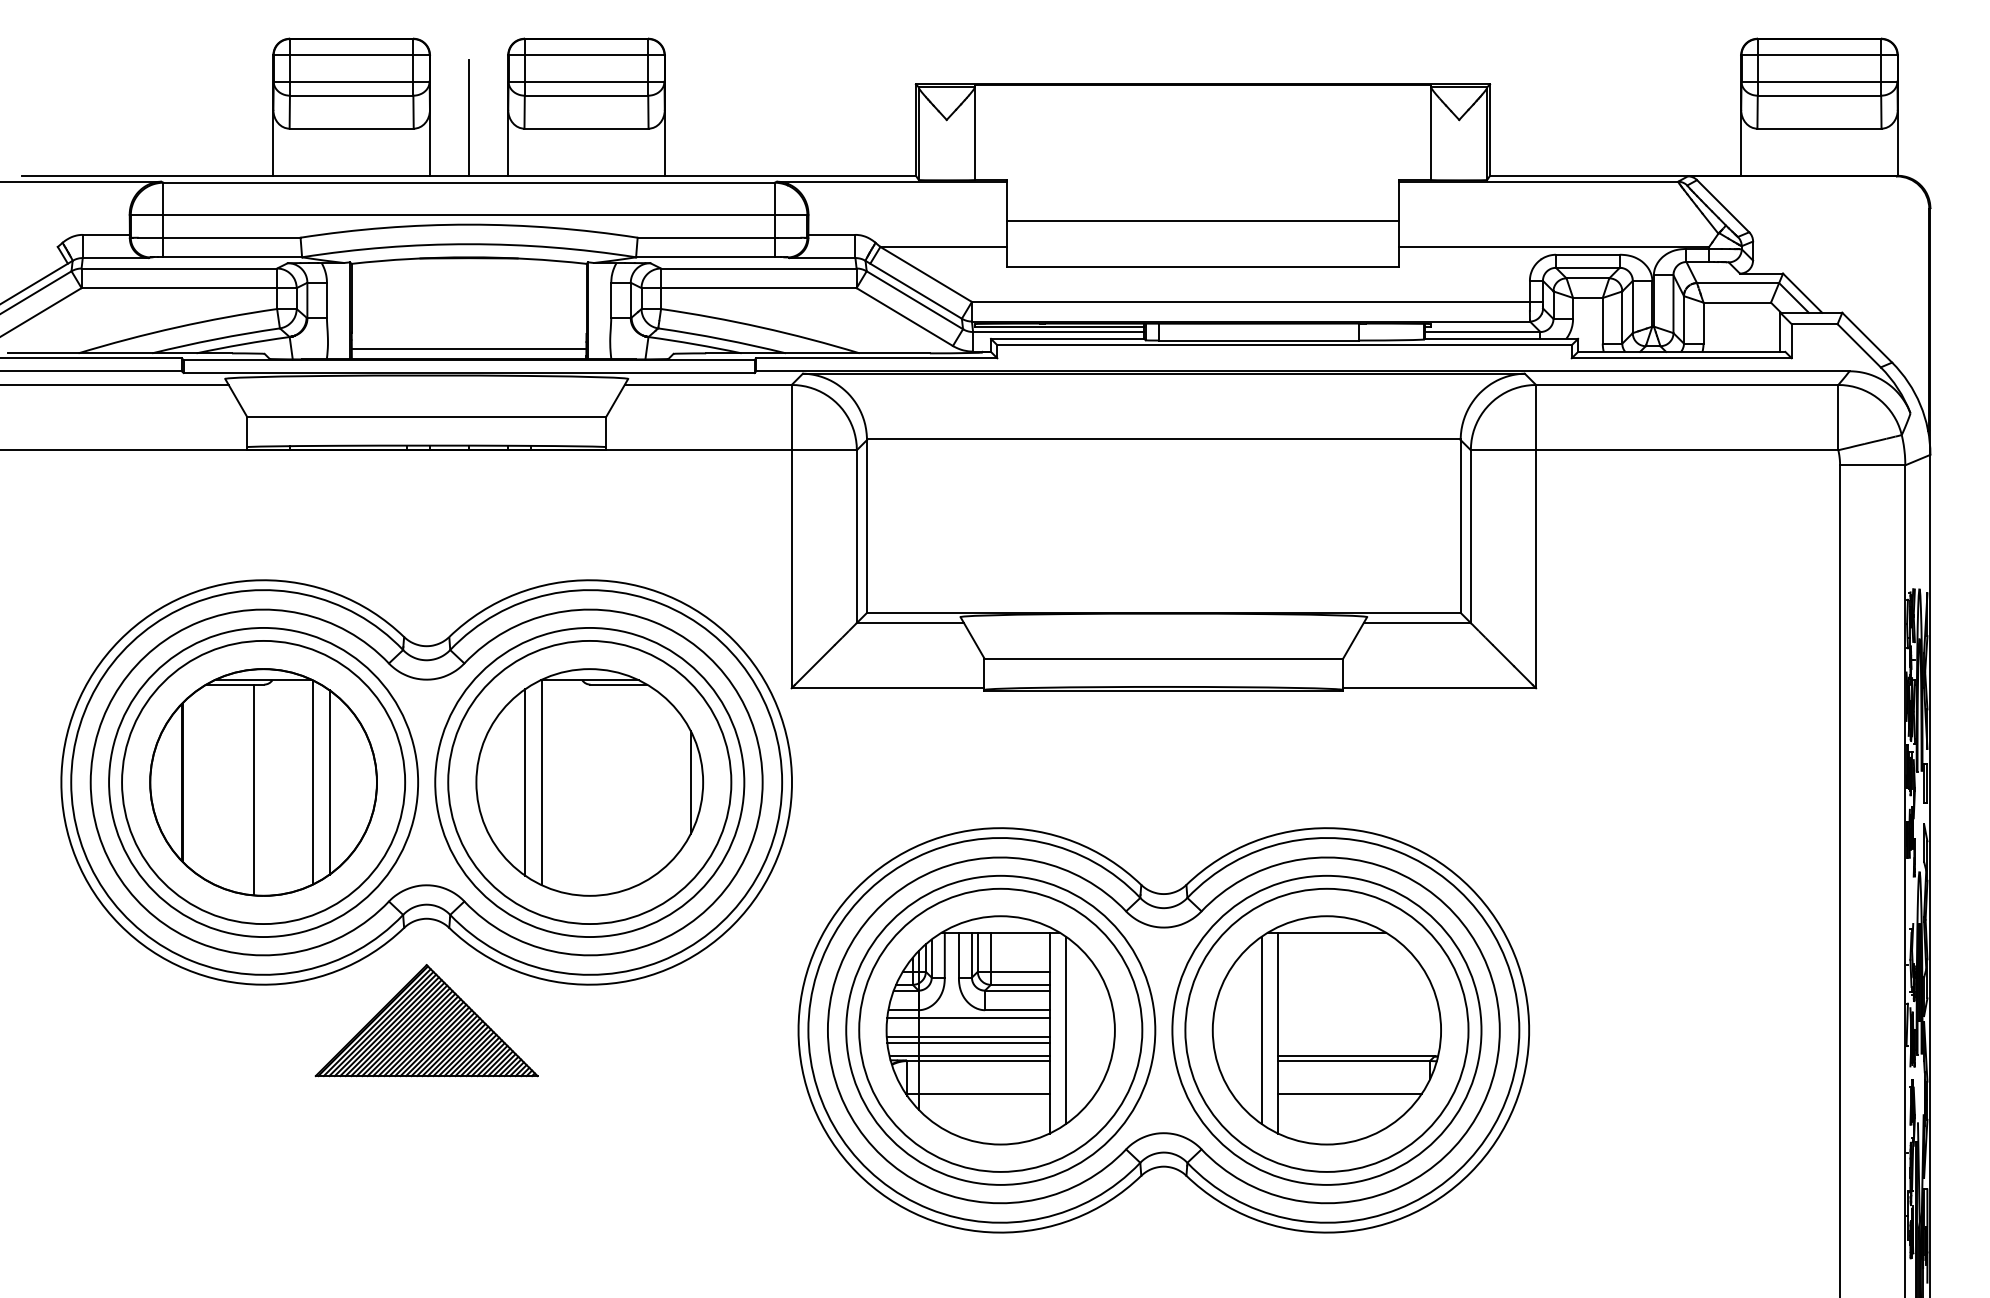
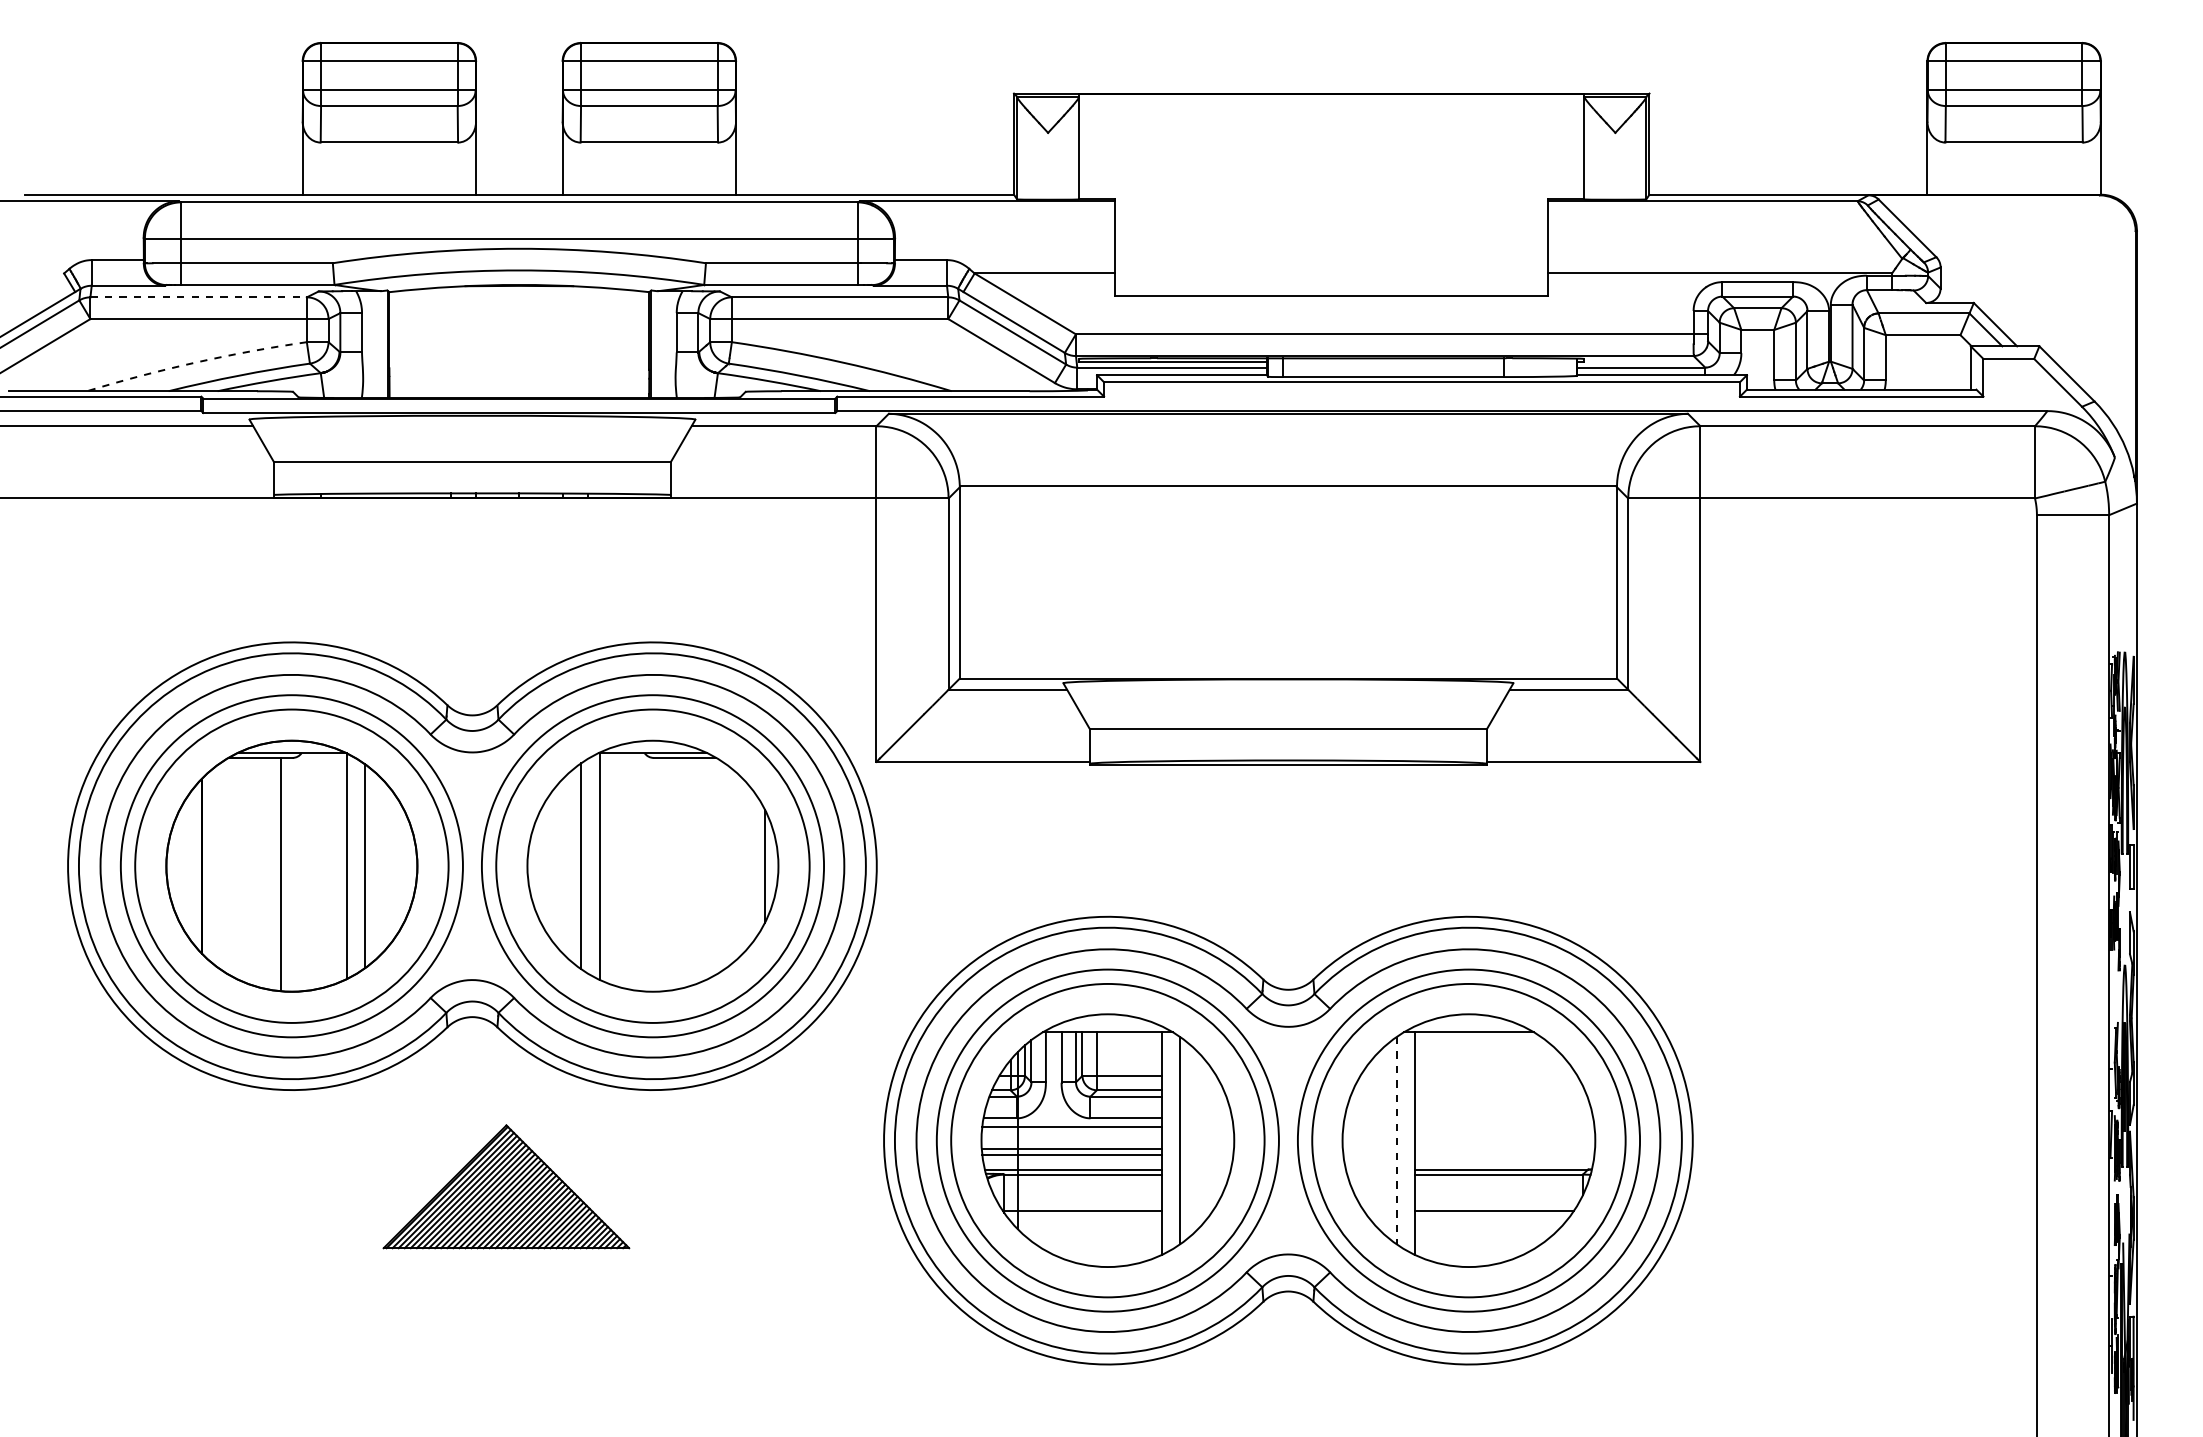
line: (469, 117) -> (519, 130), removed
line: (1202, 221) -> (1331, 245), removed
line: (180, 268) -> (199, 297), solid -> dashed
arc: (177, 327) -> (196, 362), solid -> dashed
line: (469, 349) -> (519, 386), removed
part: (426, 1020) -> (506, 1186), moved
line: (1261, 1030) -> (1396, 1140), solid -> dashed

